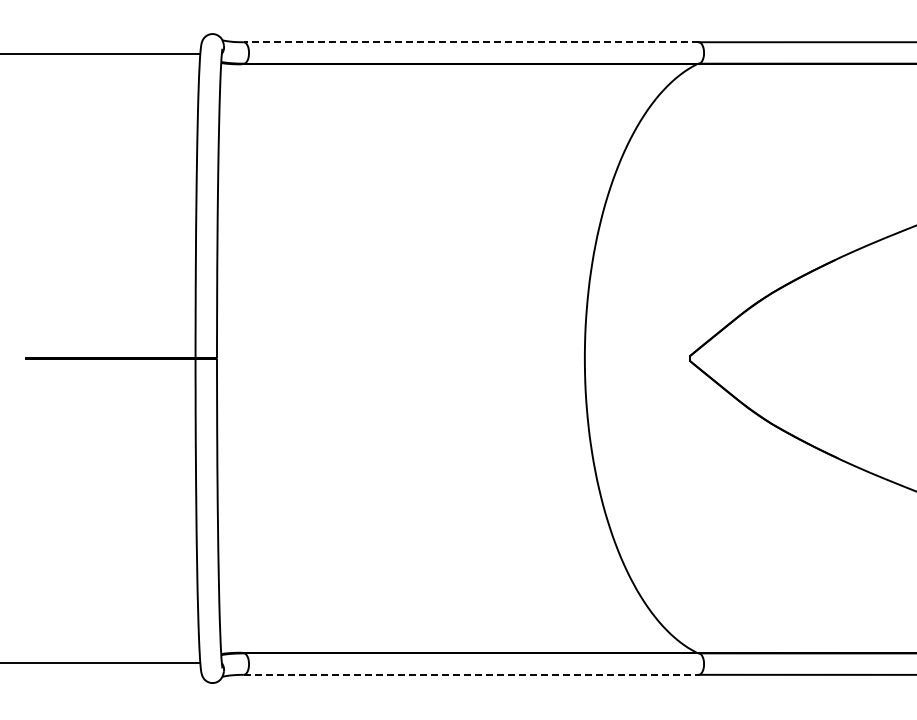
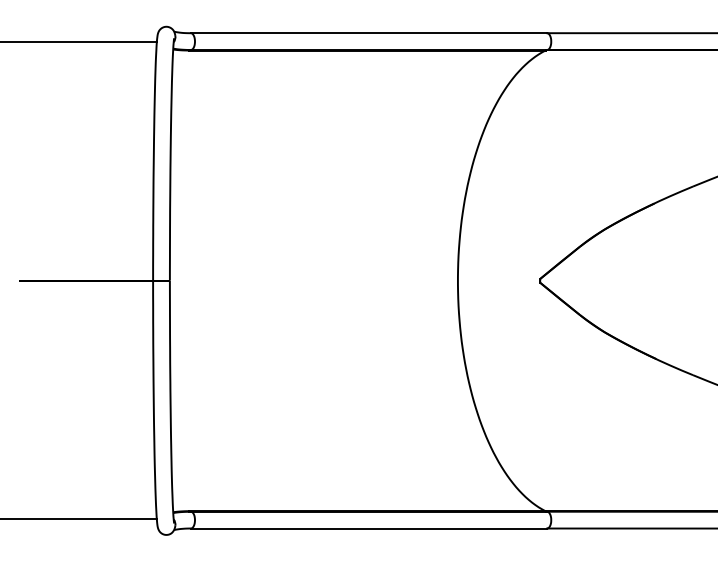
line: (470, 42) -> (368, 33), dashed -> solid
line: (471, 674) -> (369, 528), dashed -> solid

